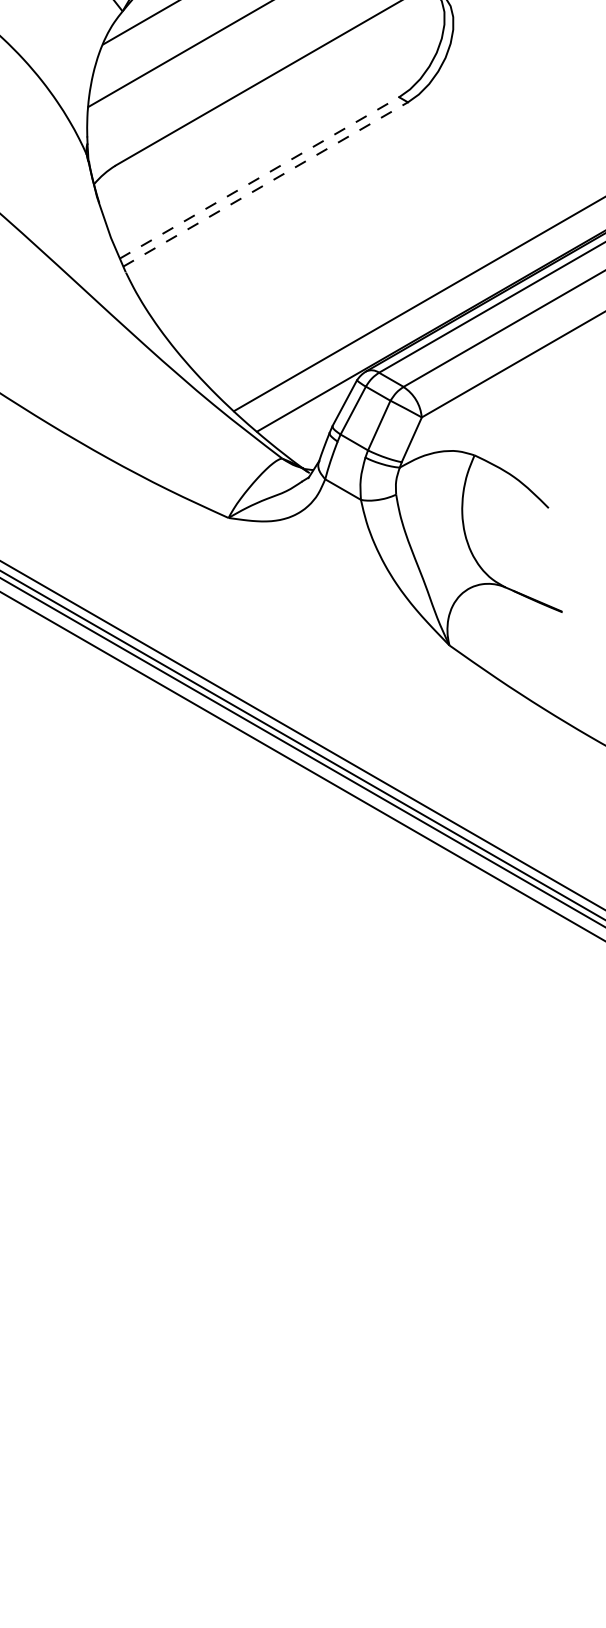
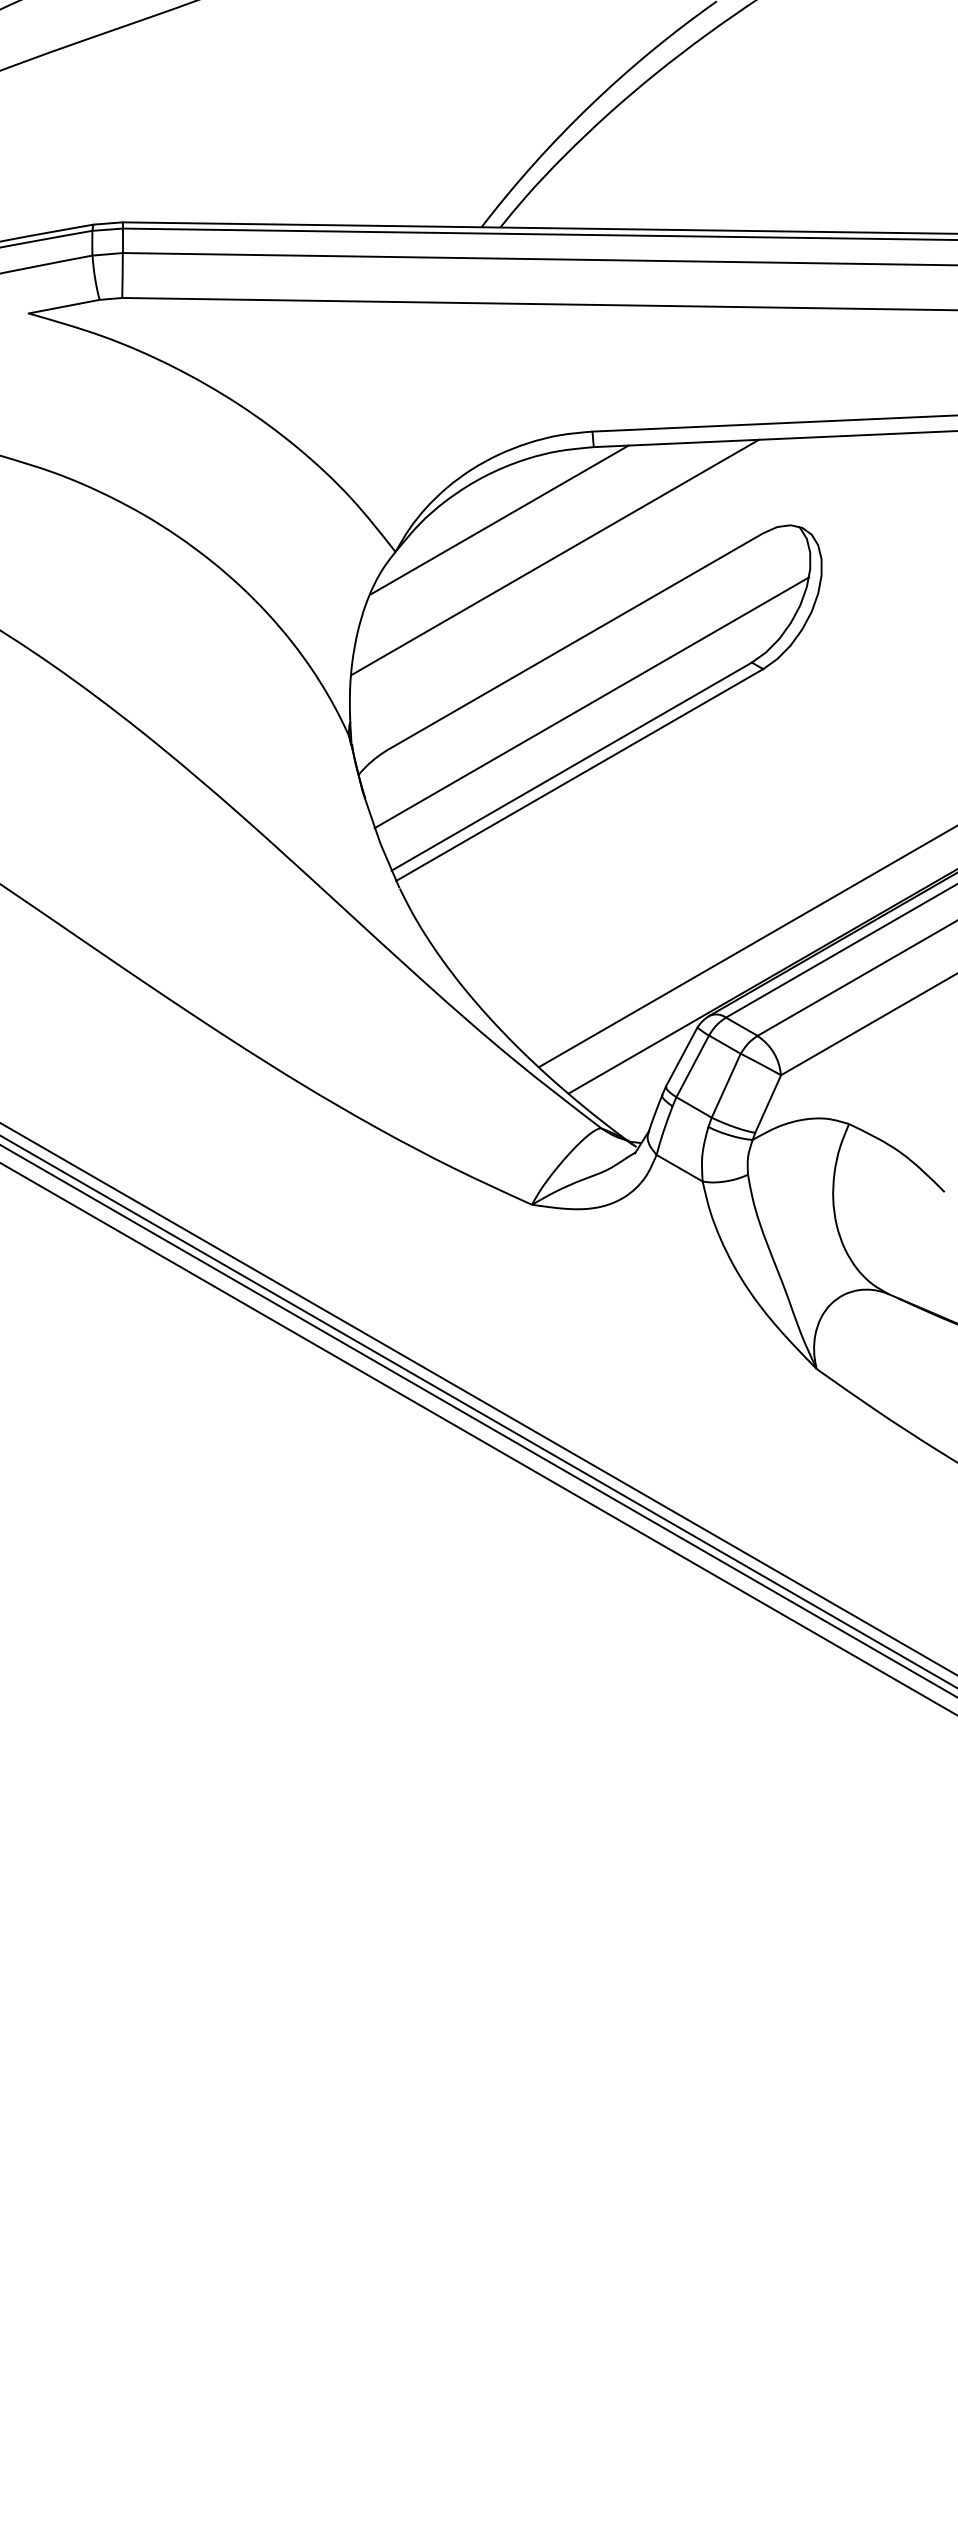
line: (274, 128) -> (591, 702), added
line: (259, 177) -> (572, 766), dashed -> solid
line: (265, 184) -> (579, 775), dashed -> solid

